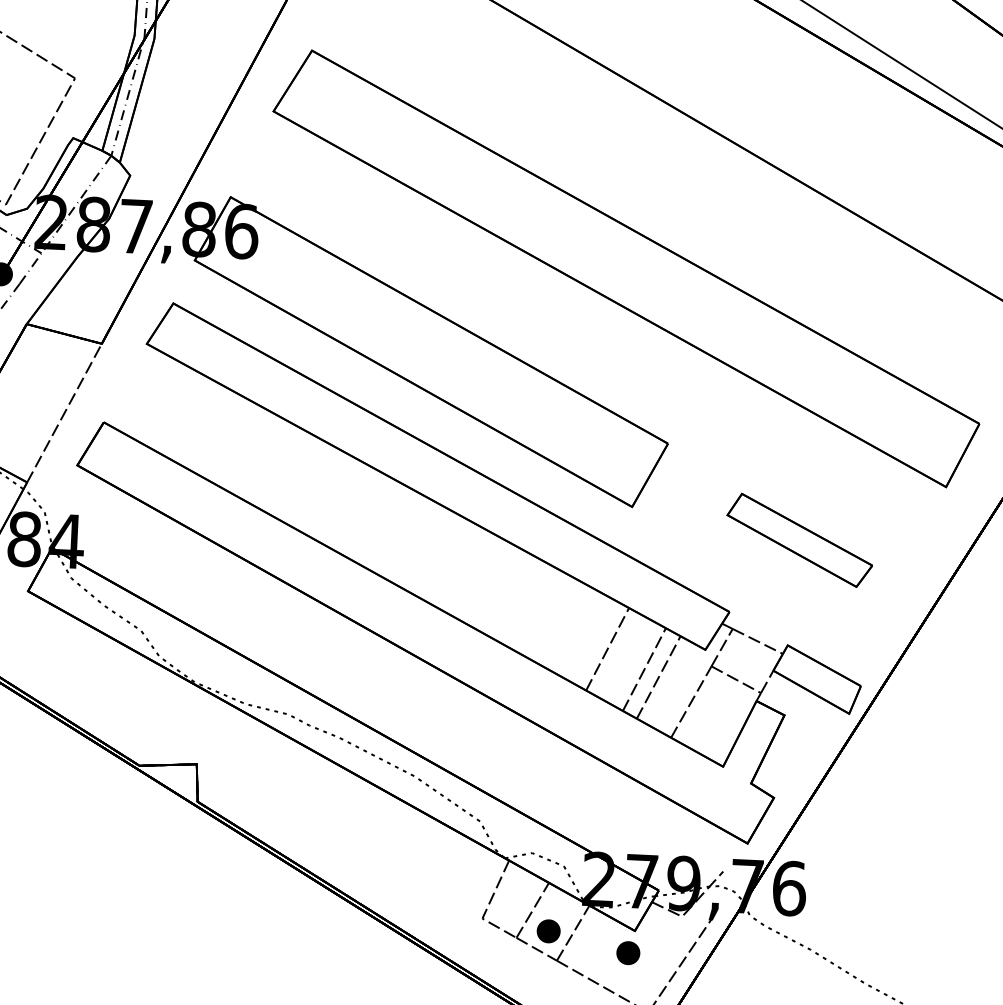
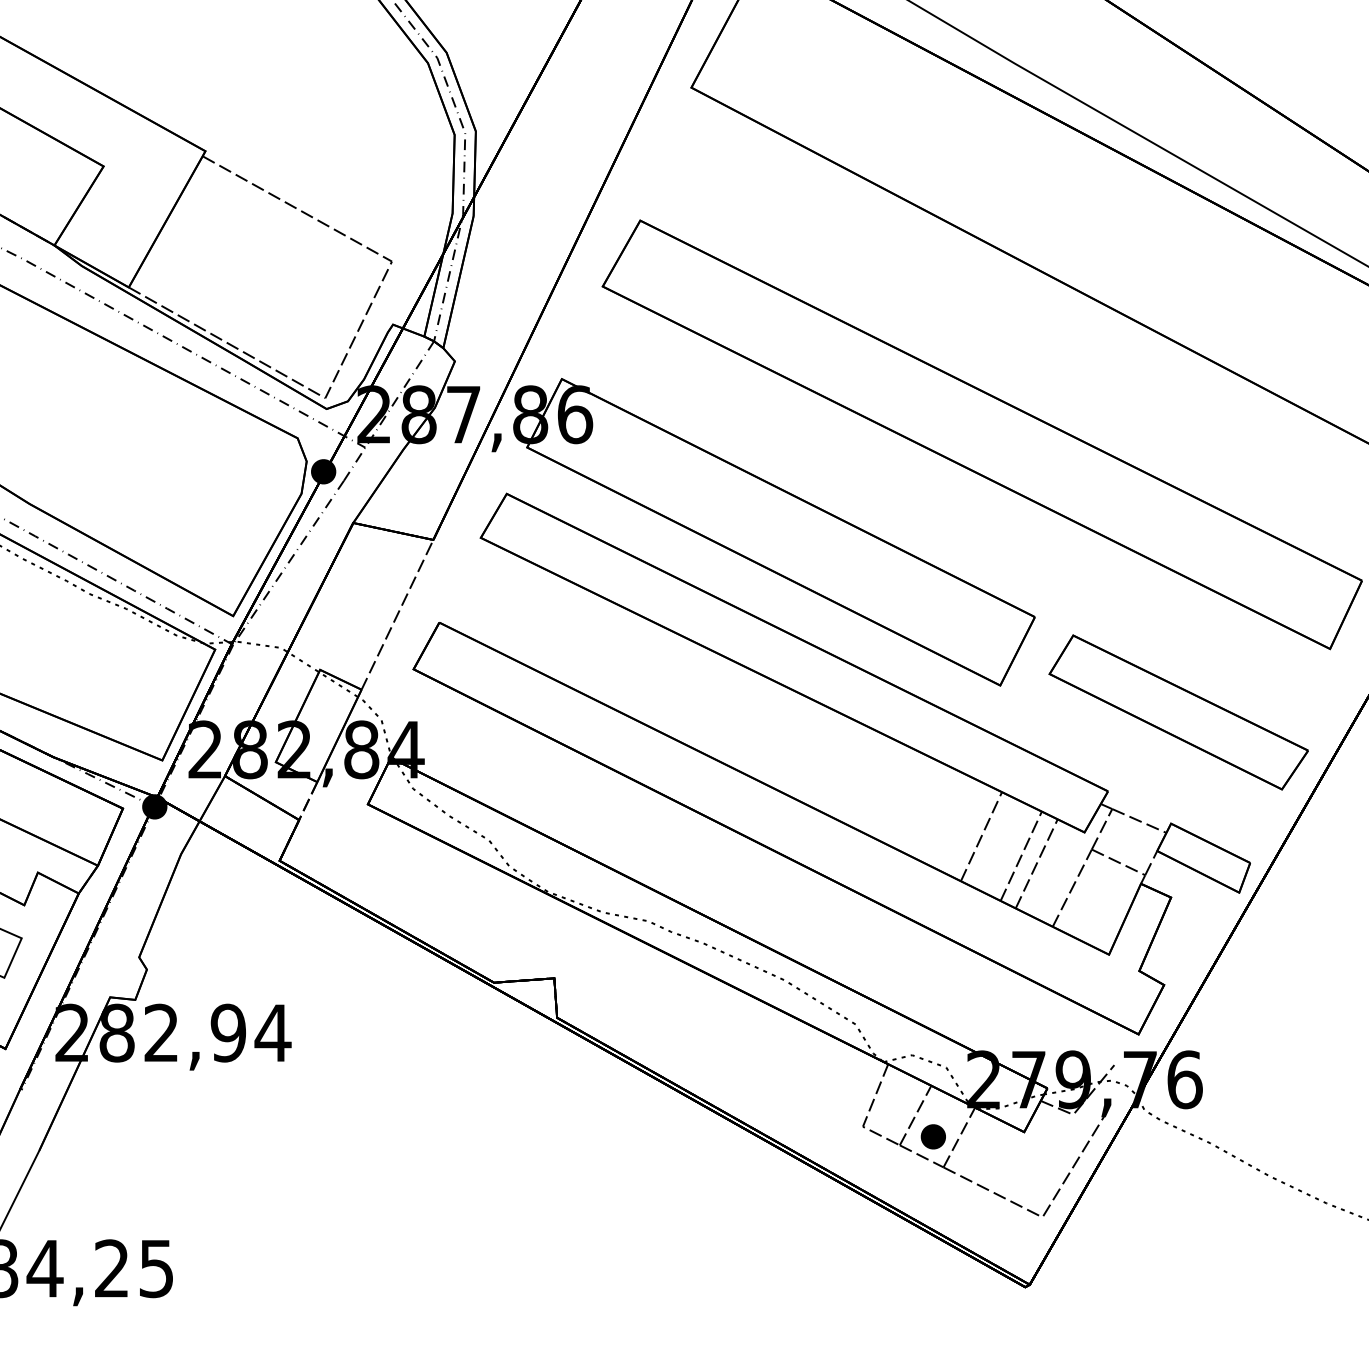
part: (799, 540) -> (1178, 712), size x1.67
part: (627, 952) -> (1017, 1155), removed

